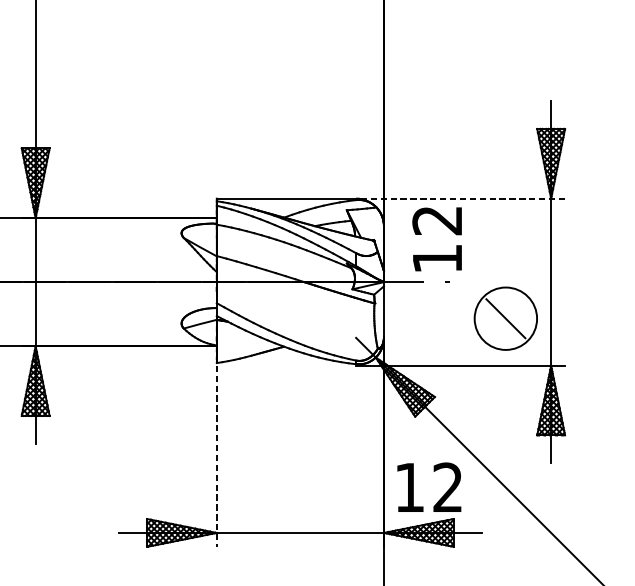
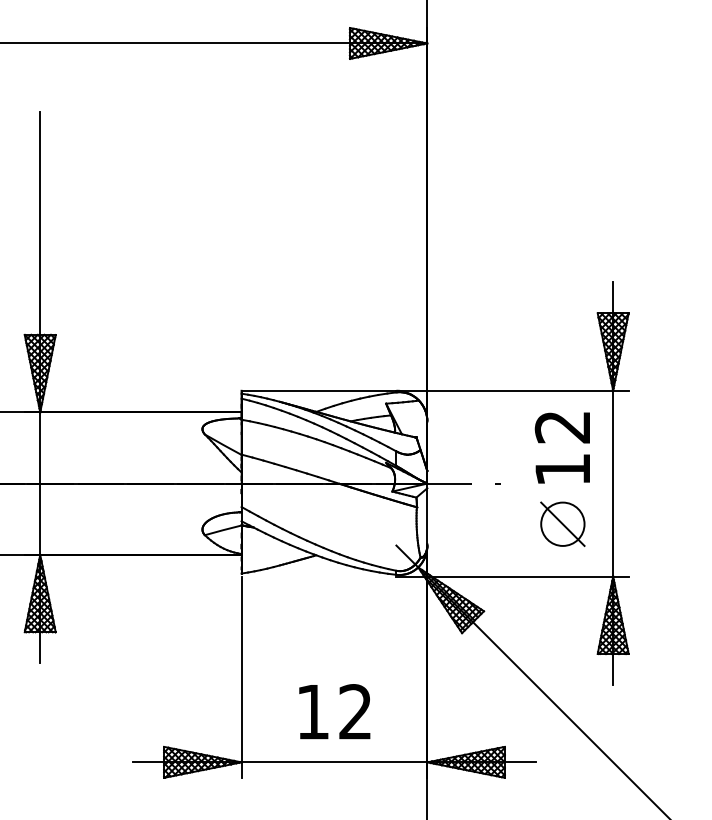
line: (460, 198) -> (512, 390), dashed -> solid
text: (436, 238) -> (561, 447), moved
circle: (505, 318) -> (562, 523), size x0.62
line: (216, 456) -> (241, 677), dashed -> solid
text: (429, 487) -> (334, 711), moved

